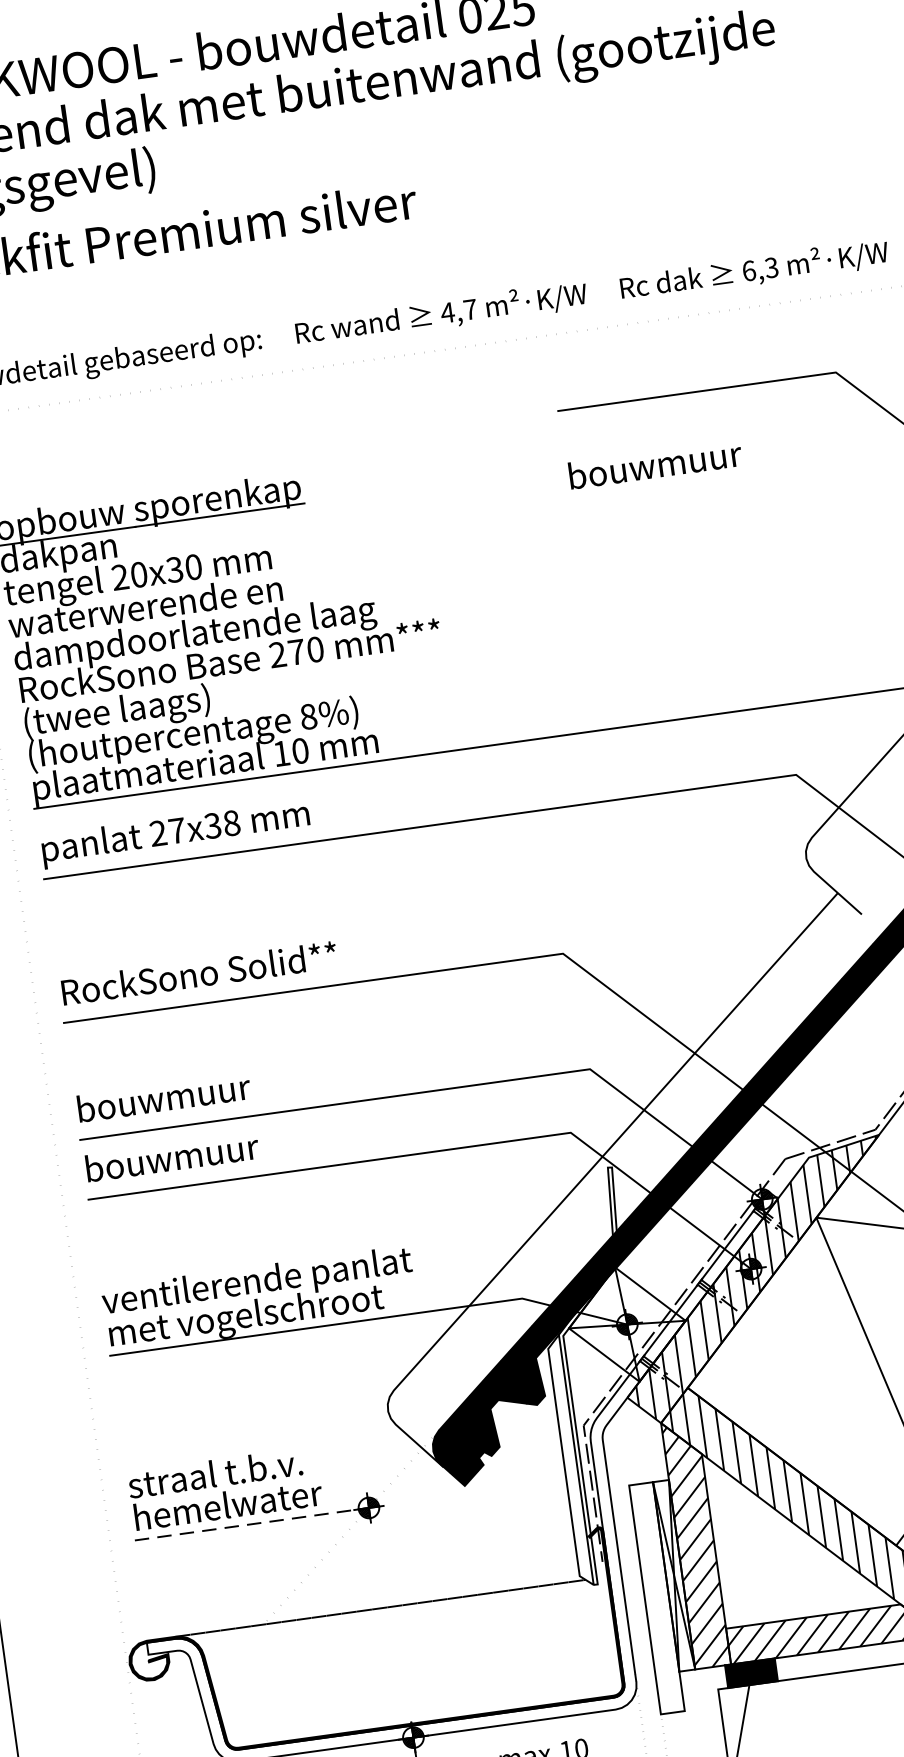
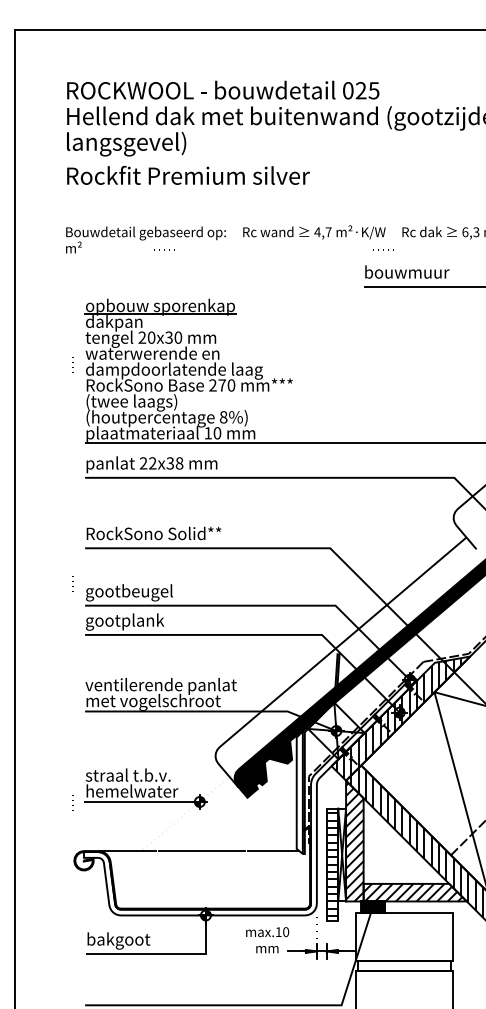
text: (655, 463) -> (407, 271), moved
text: (176, 831) -> (152, 463), 27x38 -> 22x38
text: (166, 1100) -> (129, 592), bouwmuur -> gootbeugel
text: (172, 1160) -> (128, 621), bouwmuur -> gootplank
line: (251, 1523) -> (142, 801), dashed -> solid
hatch: (657, 1597) -> (332, 864), added

